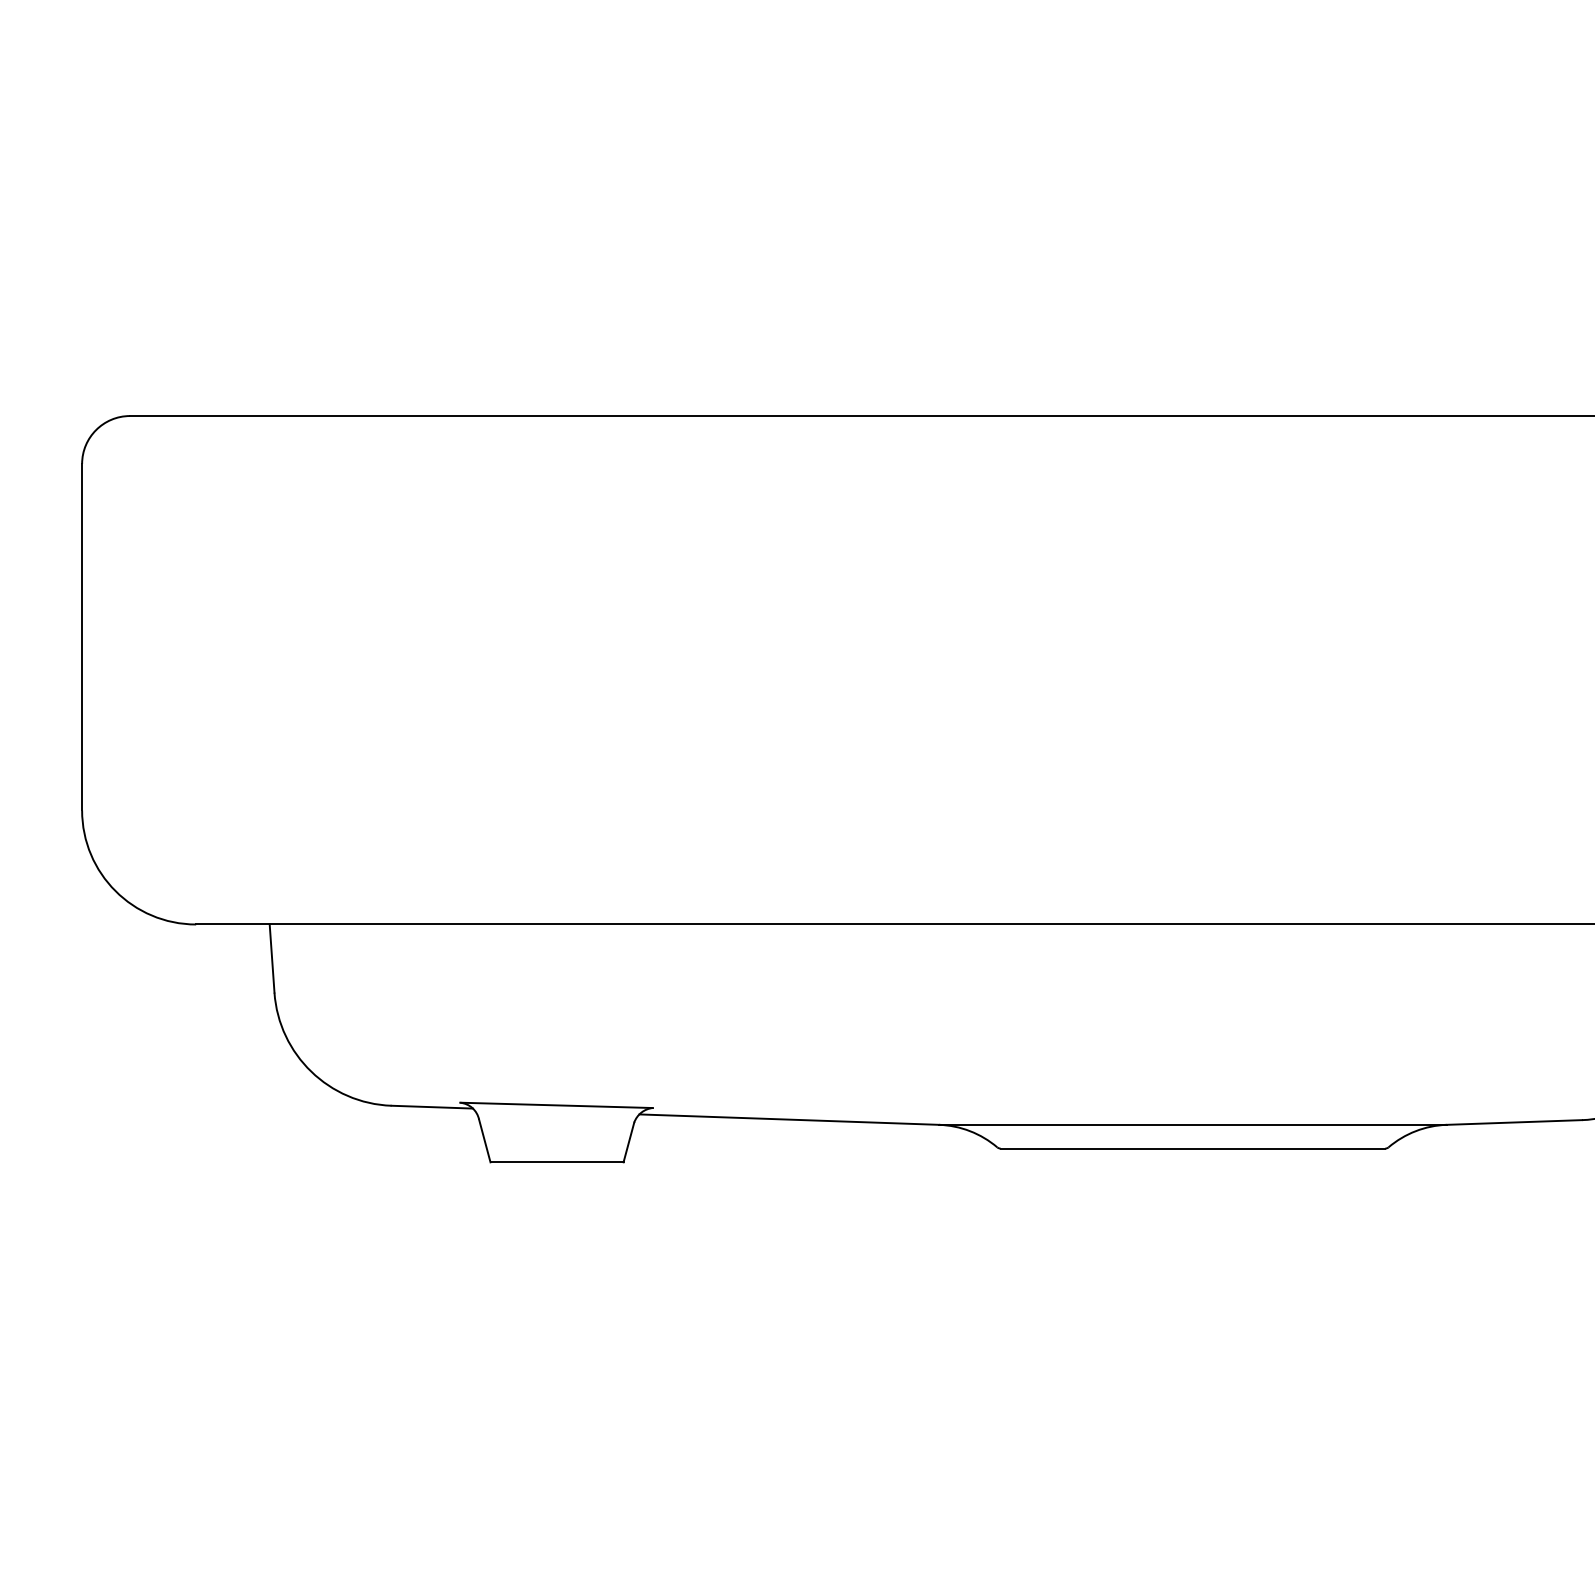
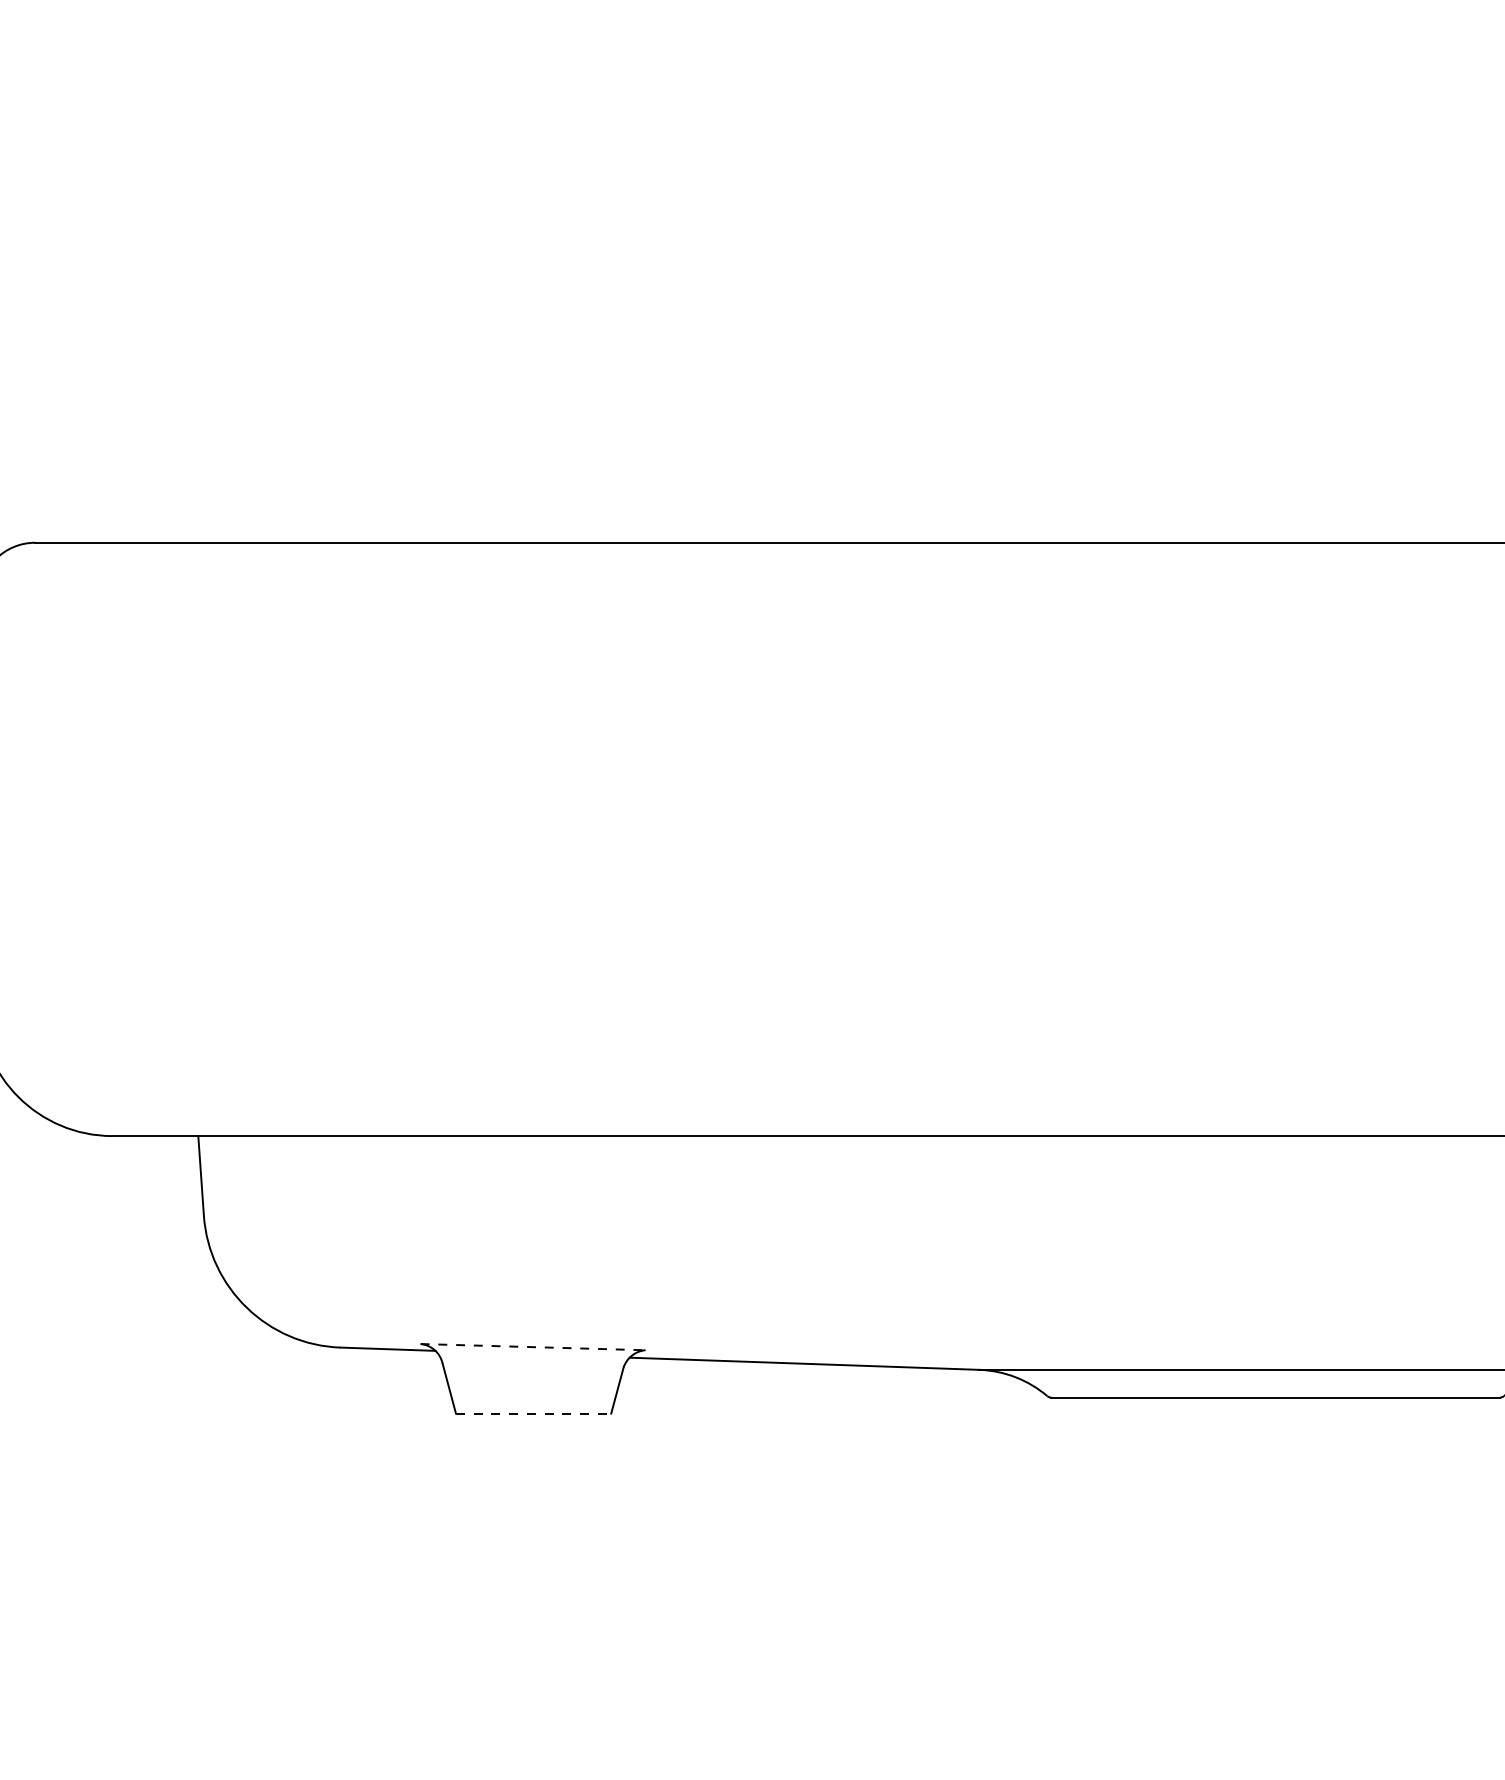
line: (557, 1105) -> (534, 1347), solid -> dashed
line: (557, 1162) -> (534, 1413), solid -> dashed

